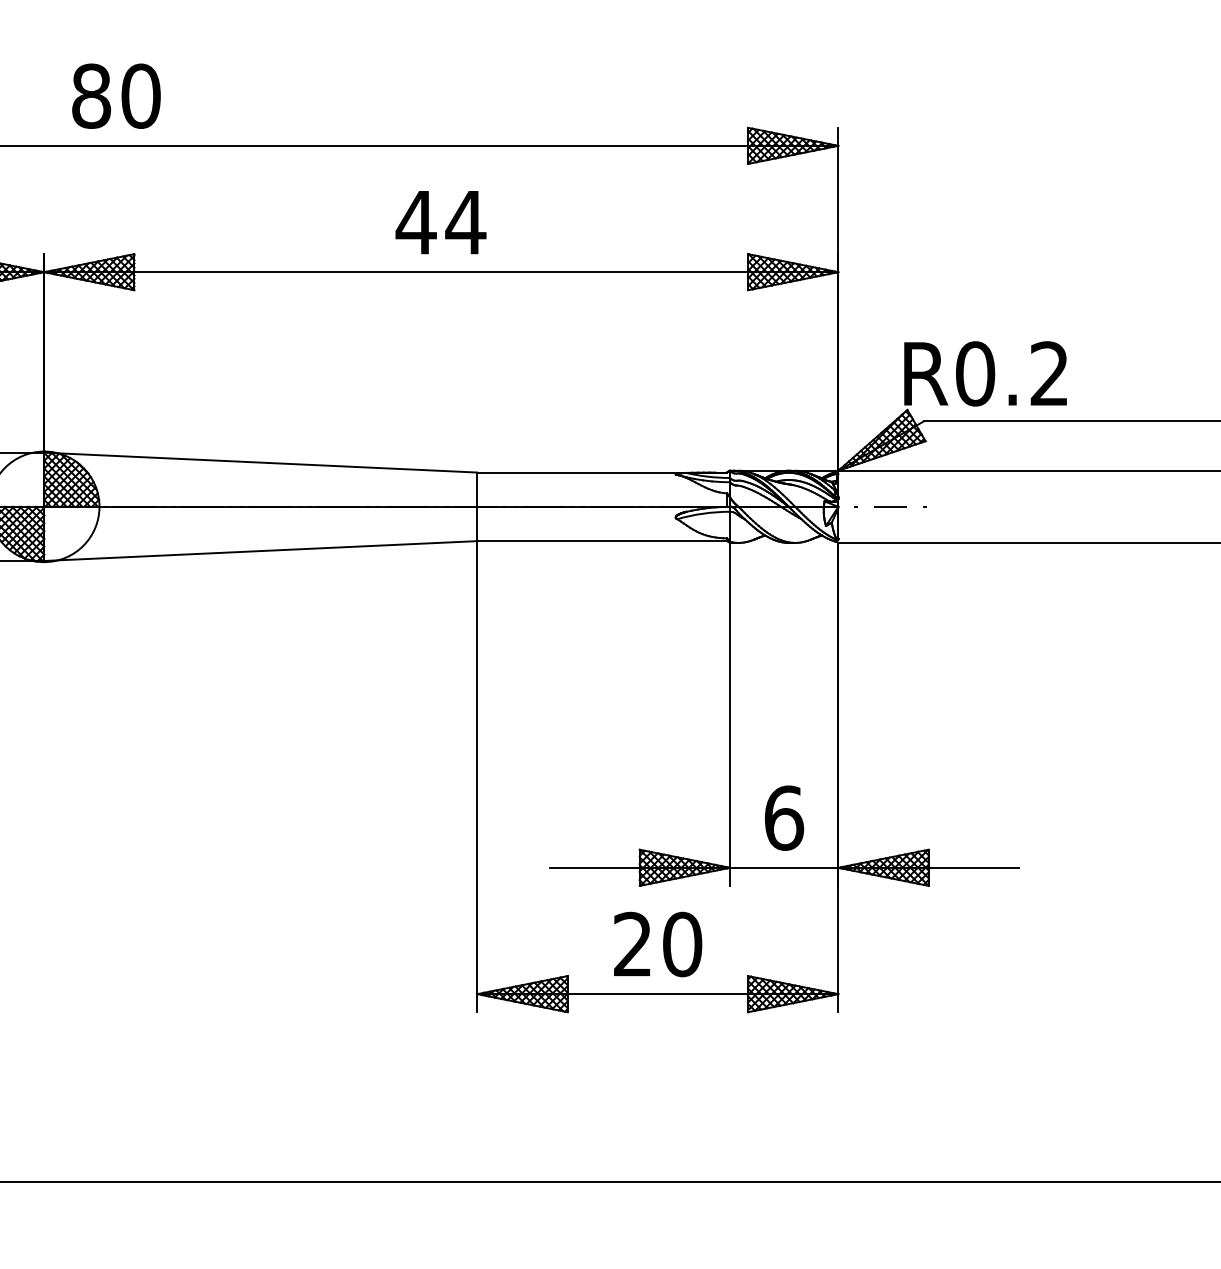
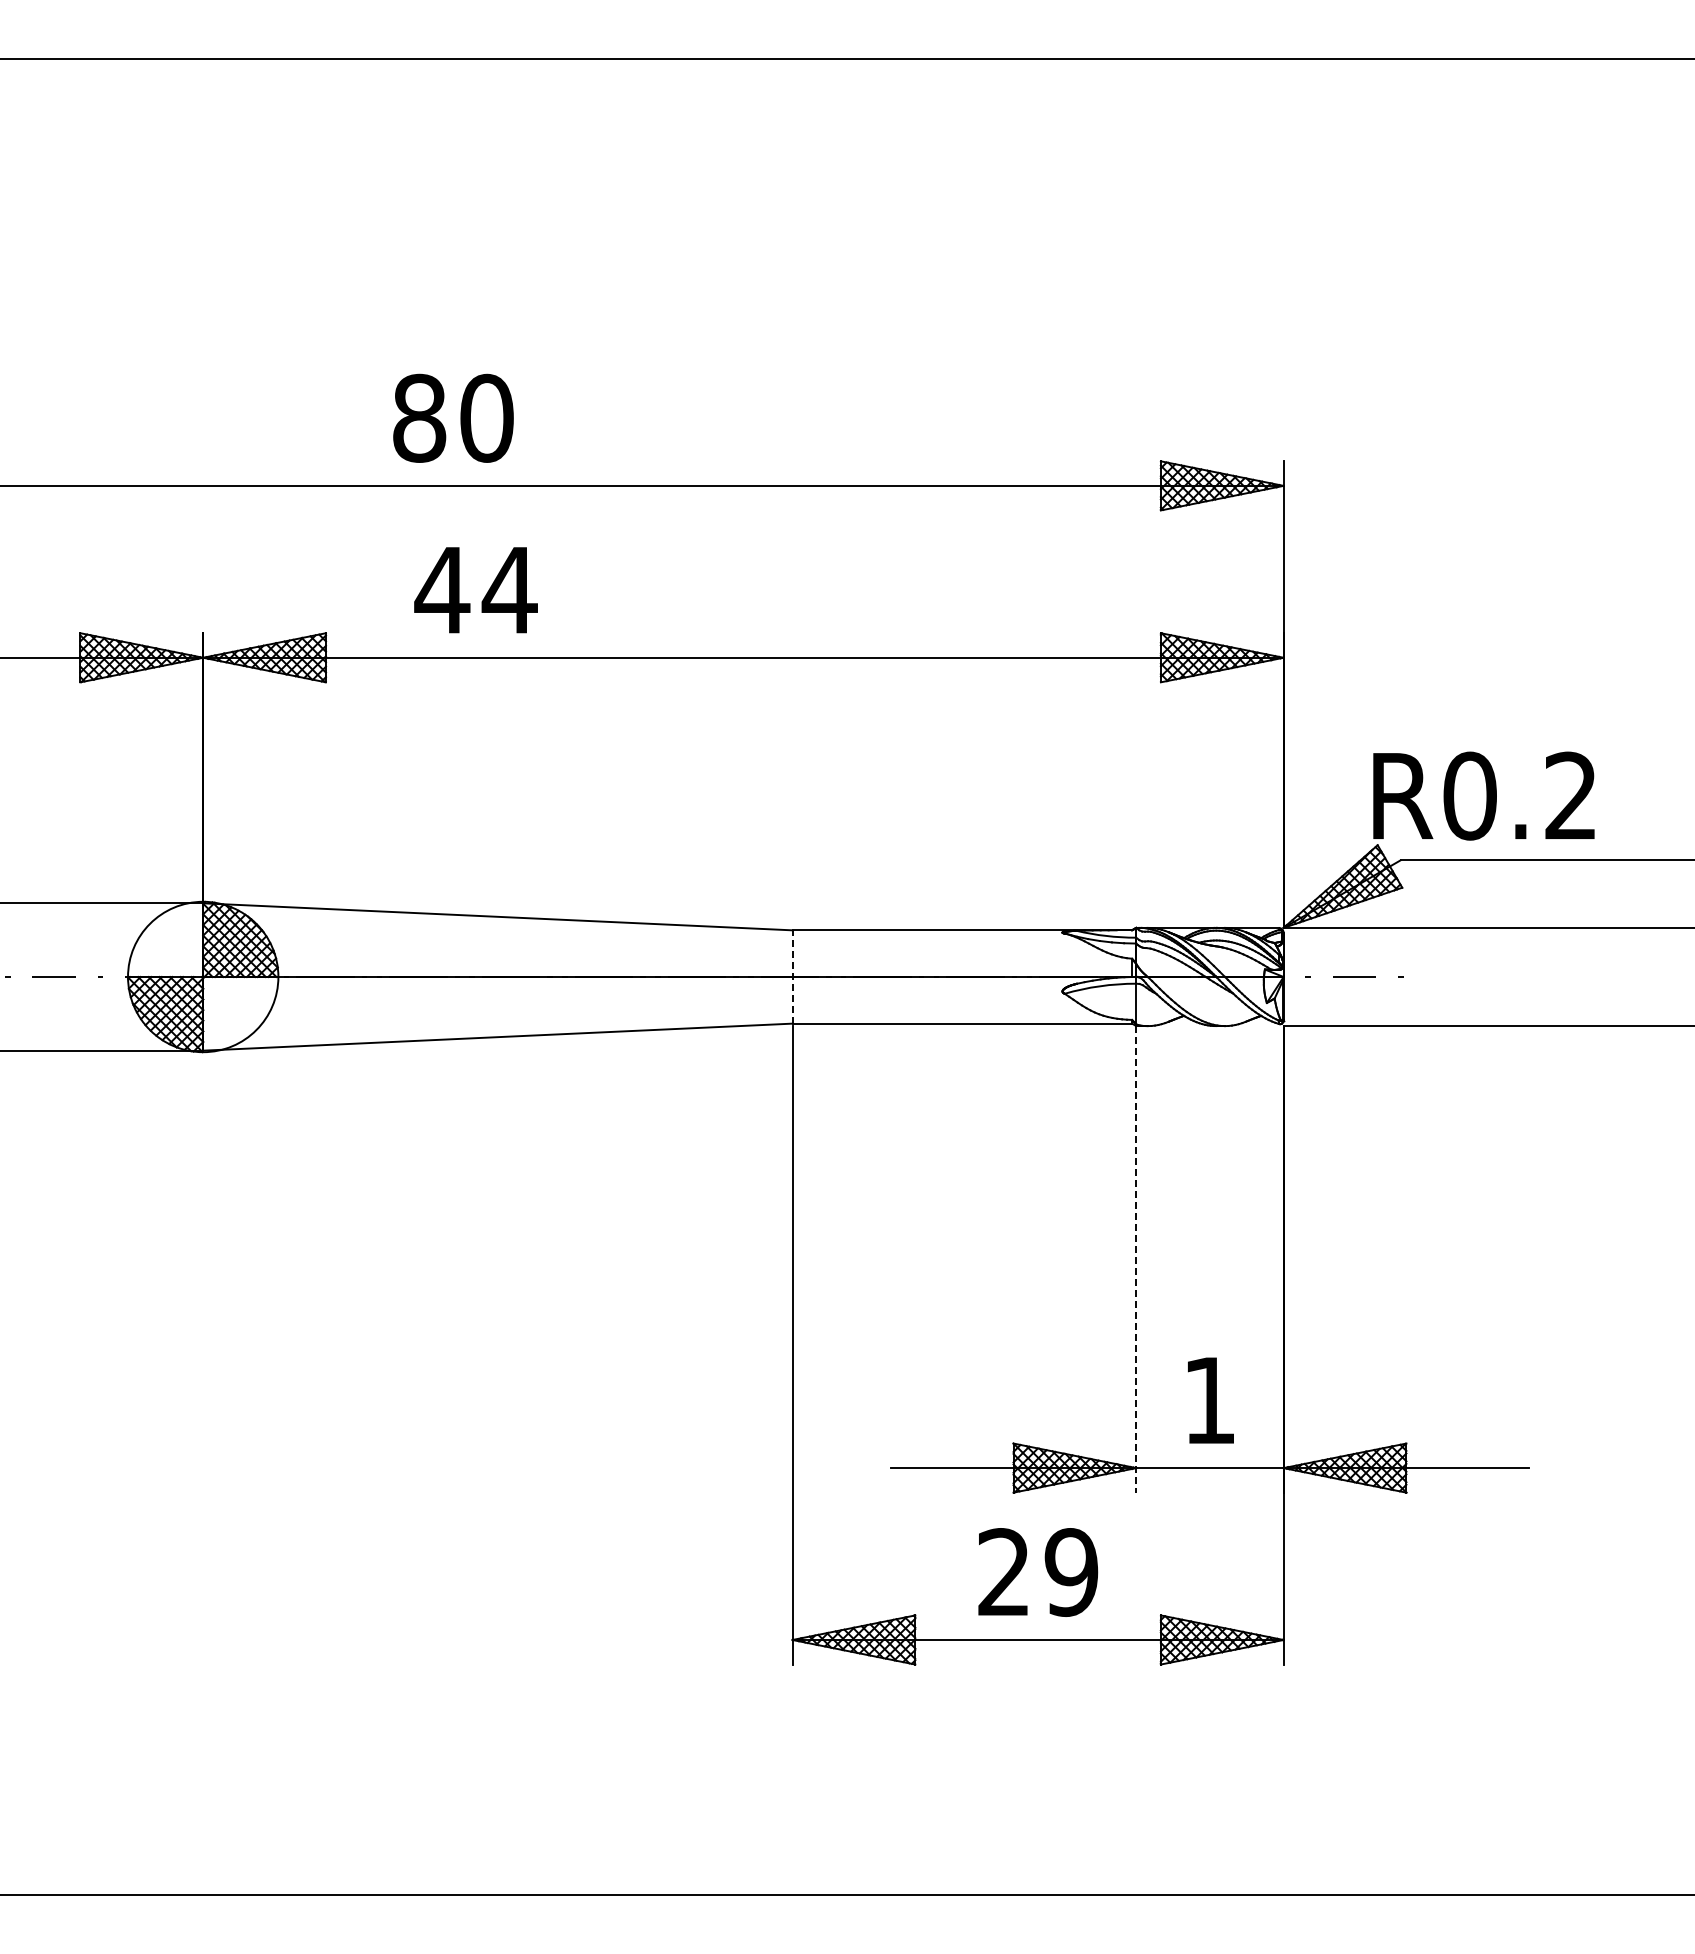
text: (116, 95) -> (453, 417), moved
text: (440, 222) -> (475, 590), moved
line: (477, 507) -> (792, 977), solid -> dashed
line: (730, 714) -> (1136, 1259), solid -> dashed
text: (784, 818) -> (1210, 1400), 6 -> 1
text: (682, 944) -> (1071, 1572), 20 -> 29

